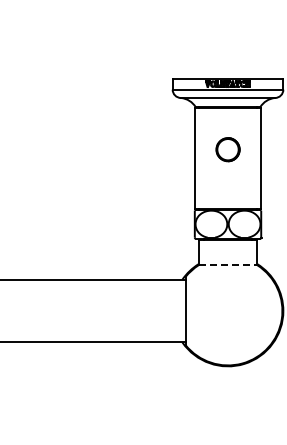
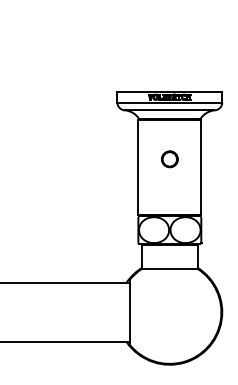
part: (227, 149) -> (169, 159), size x0.71
line: (228, 265) -> (170, 269), dashed -> solid

